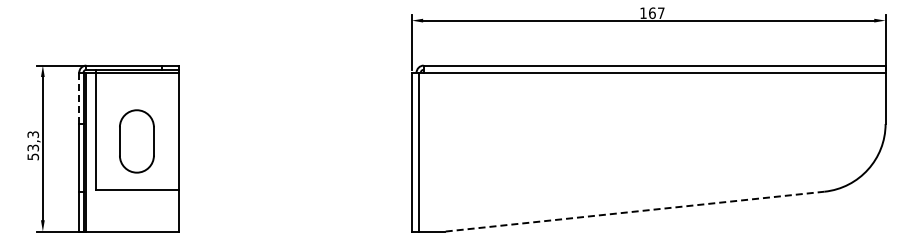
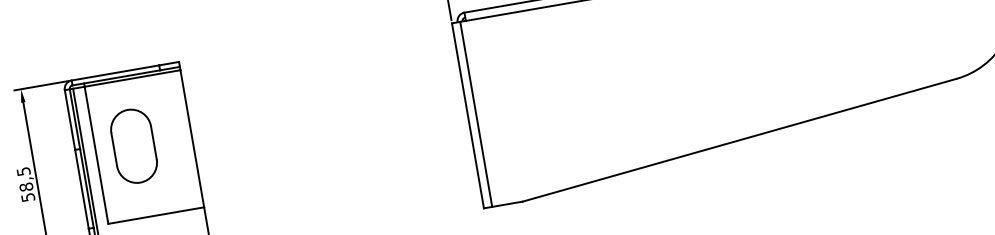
line: (79, 98) -> (70, 120), dashed -> solid
text: (32, 141) -> (24, 179), 53,3 -> 58,5
part: (136, 141) -> (133, 146), moved
line: (634, 211) -> (739, 140), dashed -> solid

